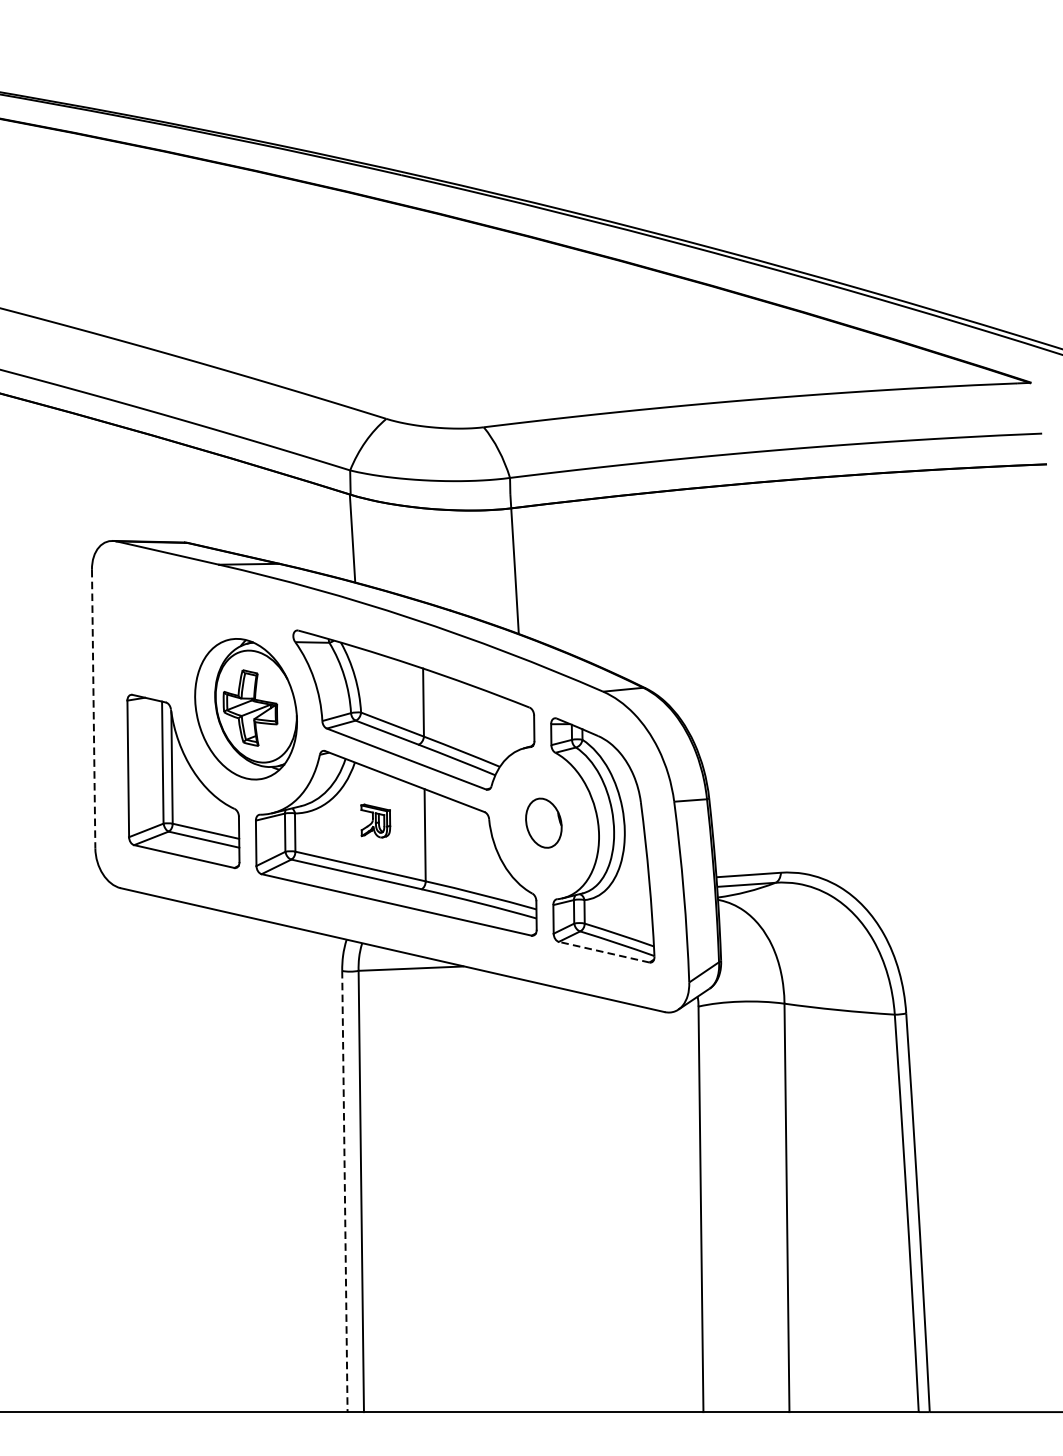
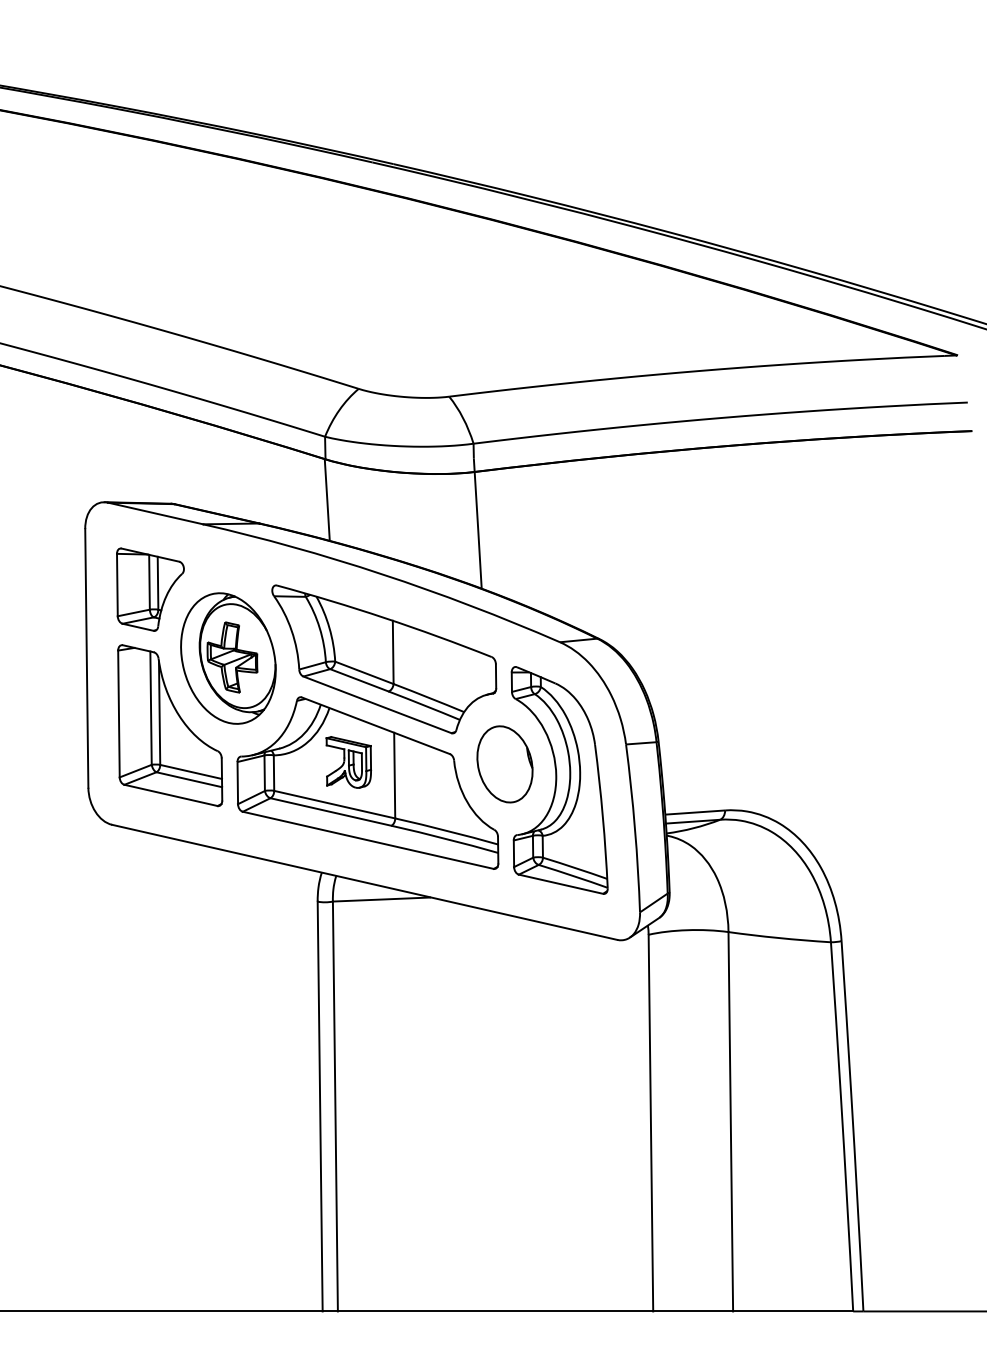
part: (162, 634) -> (150, 589), added
line: (93, 709) -> (86, 658), dashed -> solid
part: (375, 821) -> (348, 762), size x1.67
part: (543, 823) -> (504, 764), size x1.67
line: (603, 952) -> (560, 884), dashed -> solid
line: (345, 1191) -> (320, 1106), dashed -> solid

